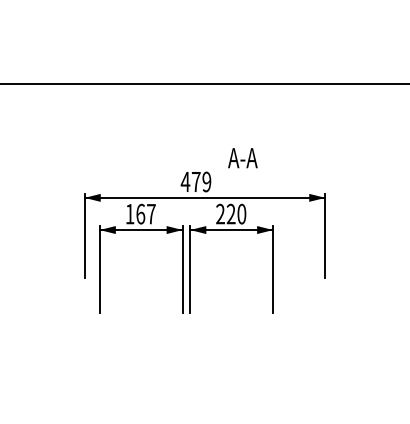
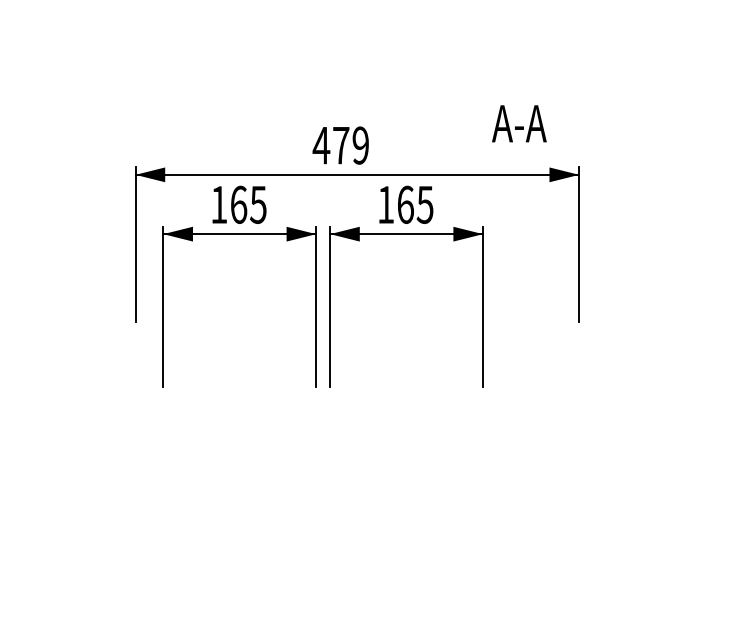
text: (242, 158) -> (518, 124), moved
text: (231, 213) -> (406, 203), 220 -> 165
text: (150, 214) -> (256, 205), 167 -> 165

